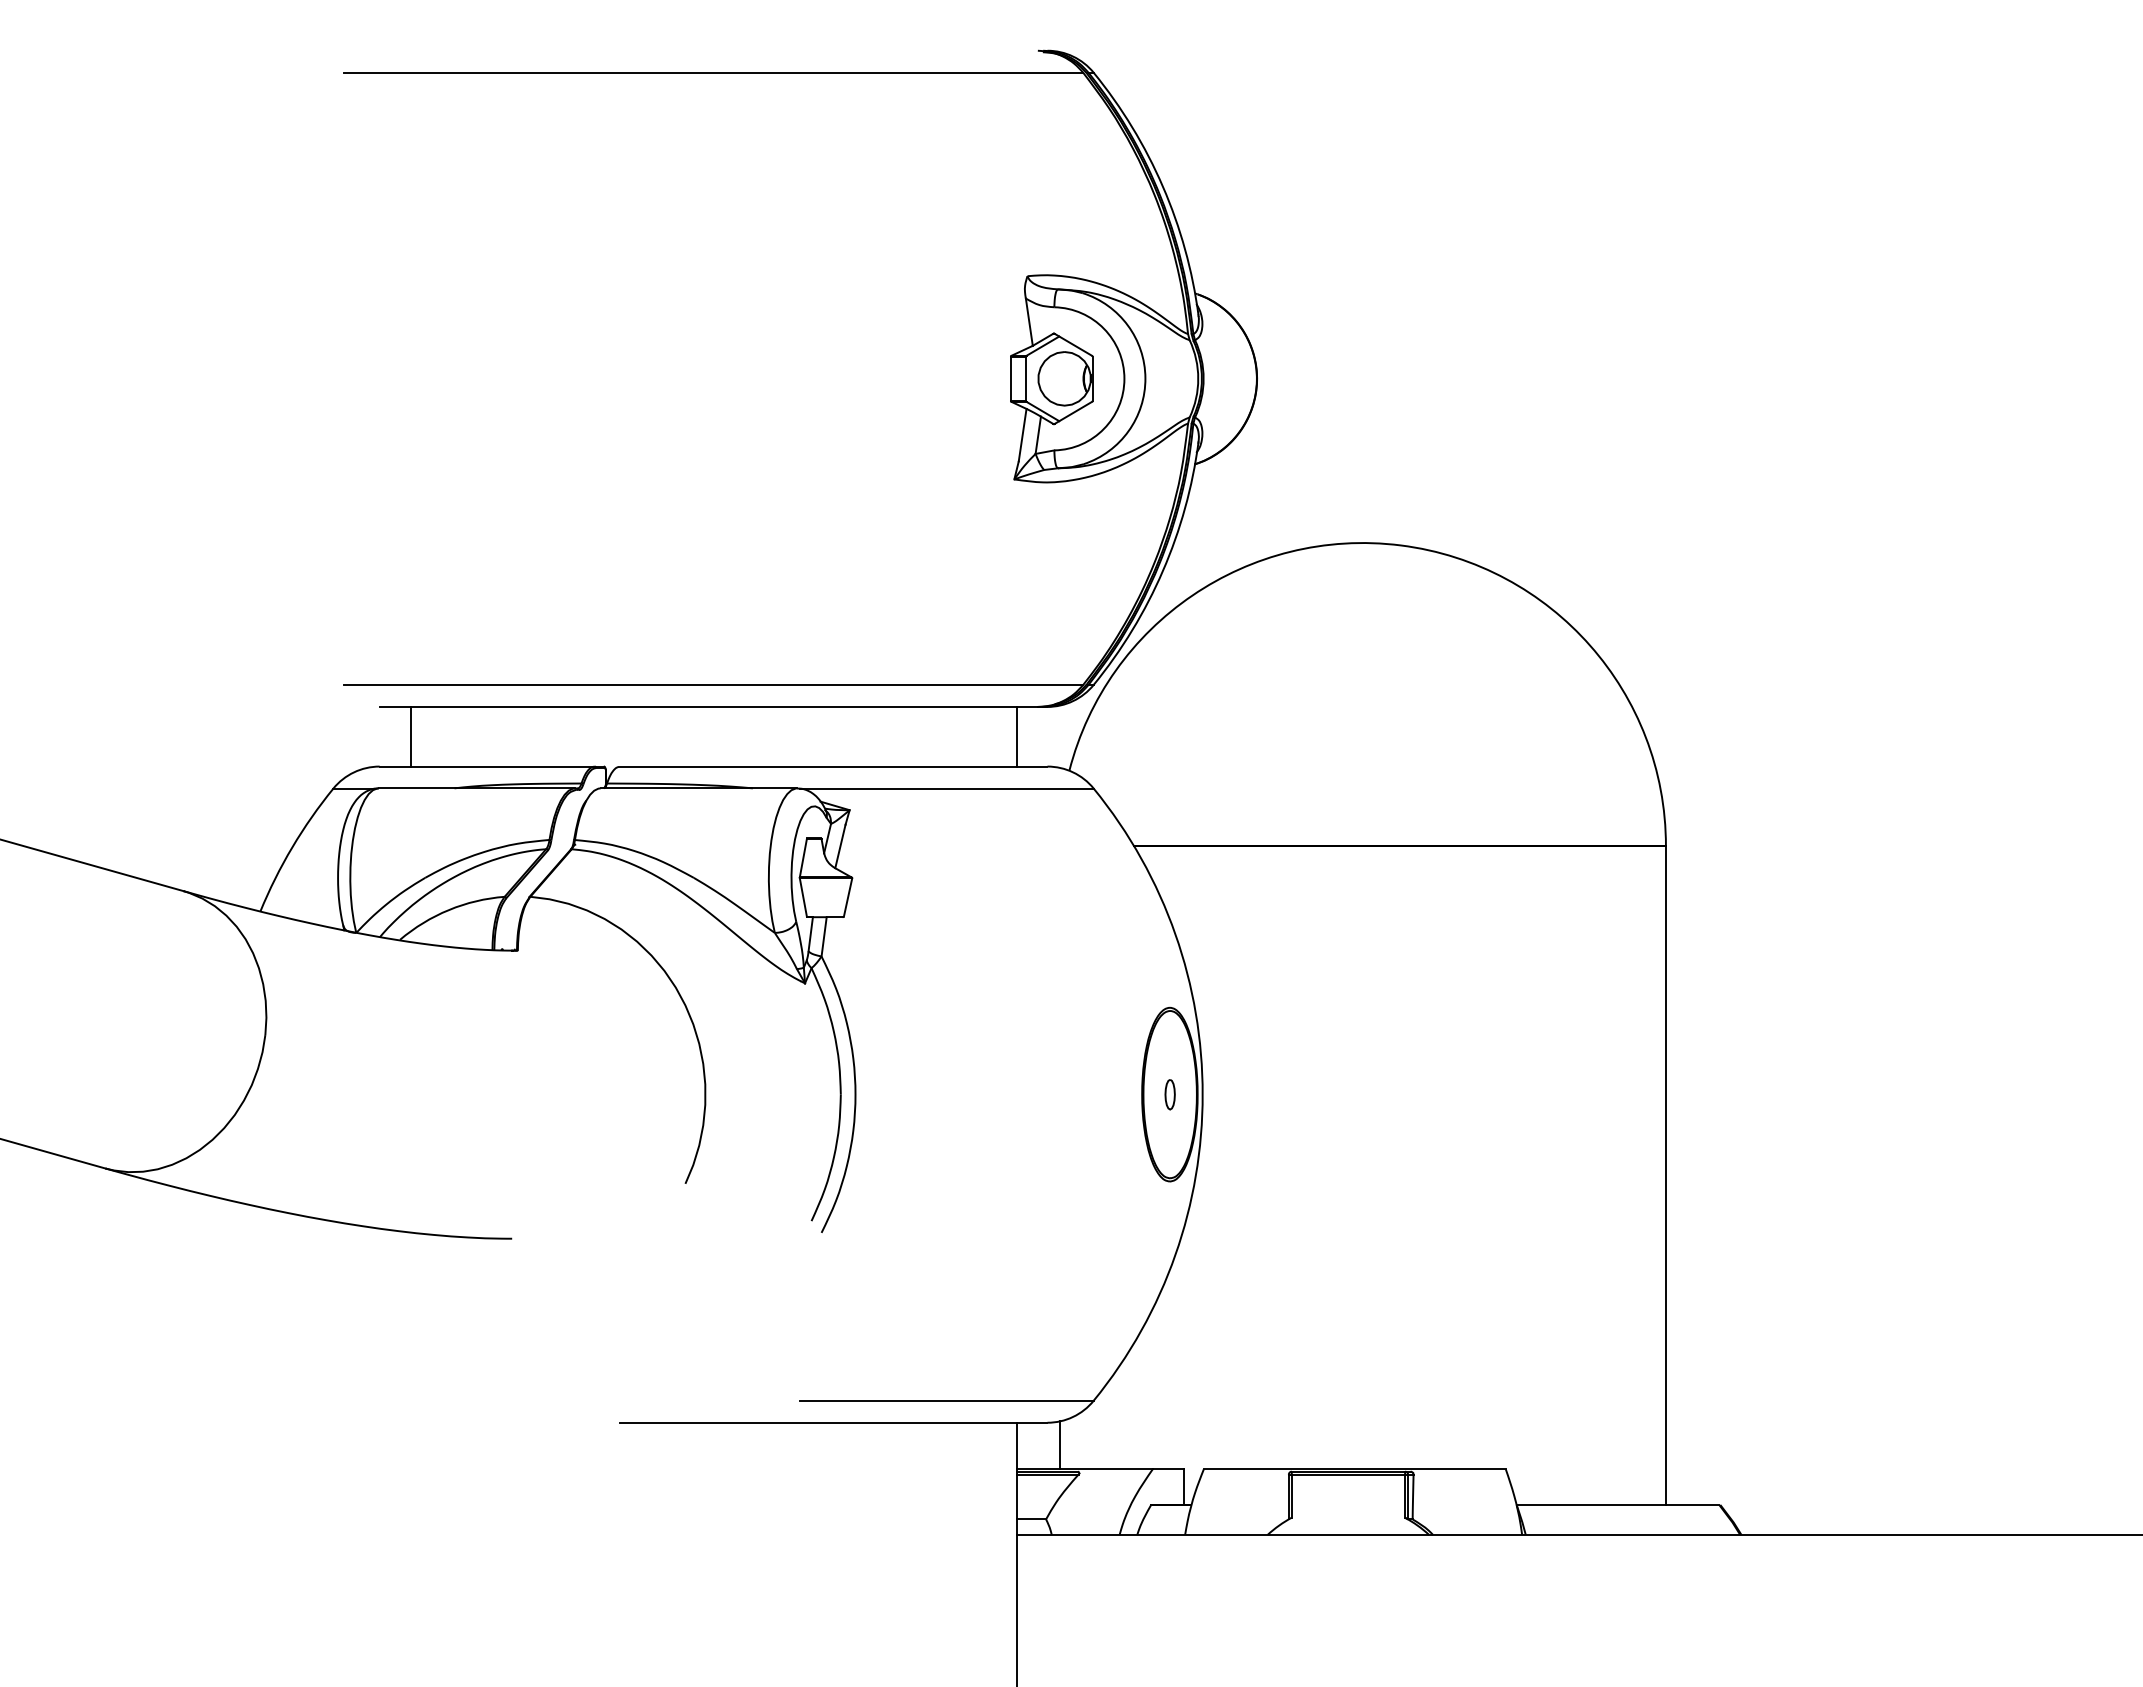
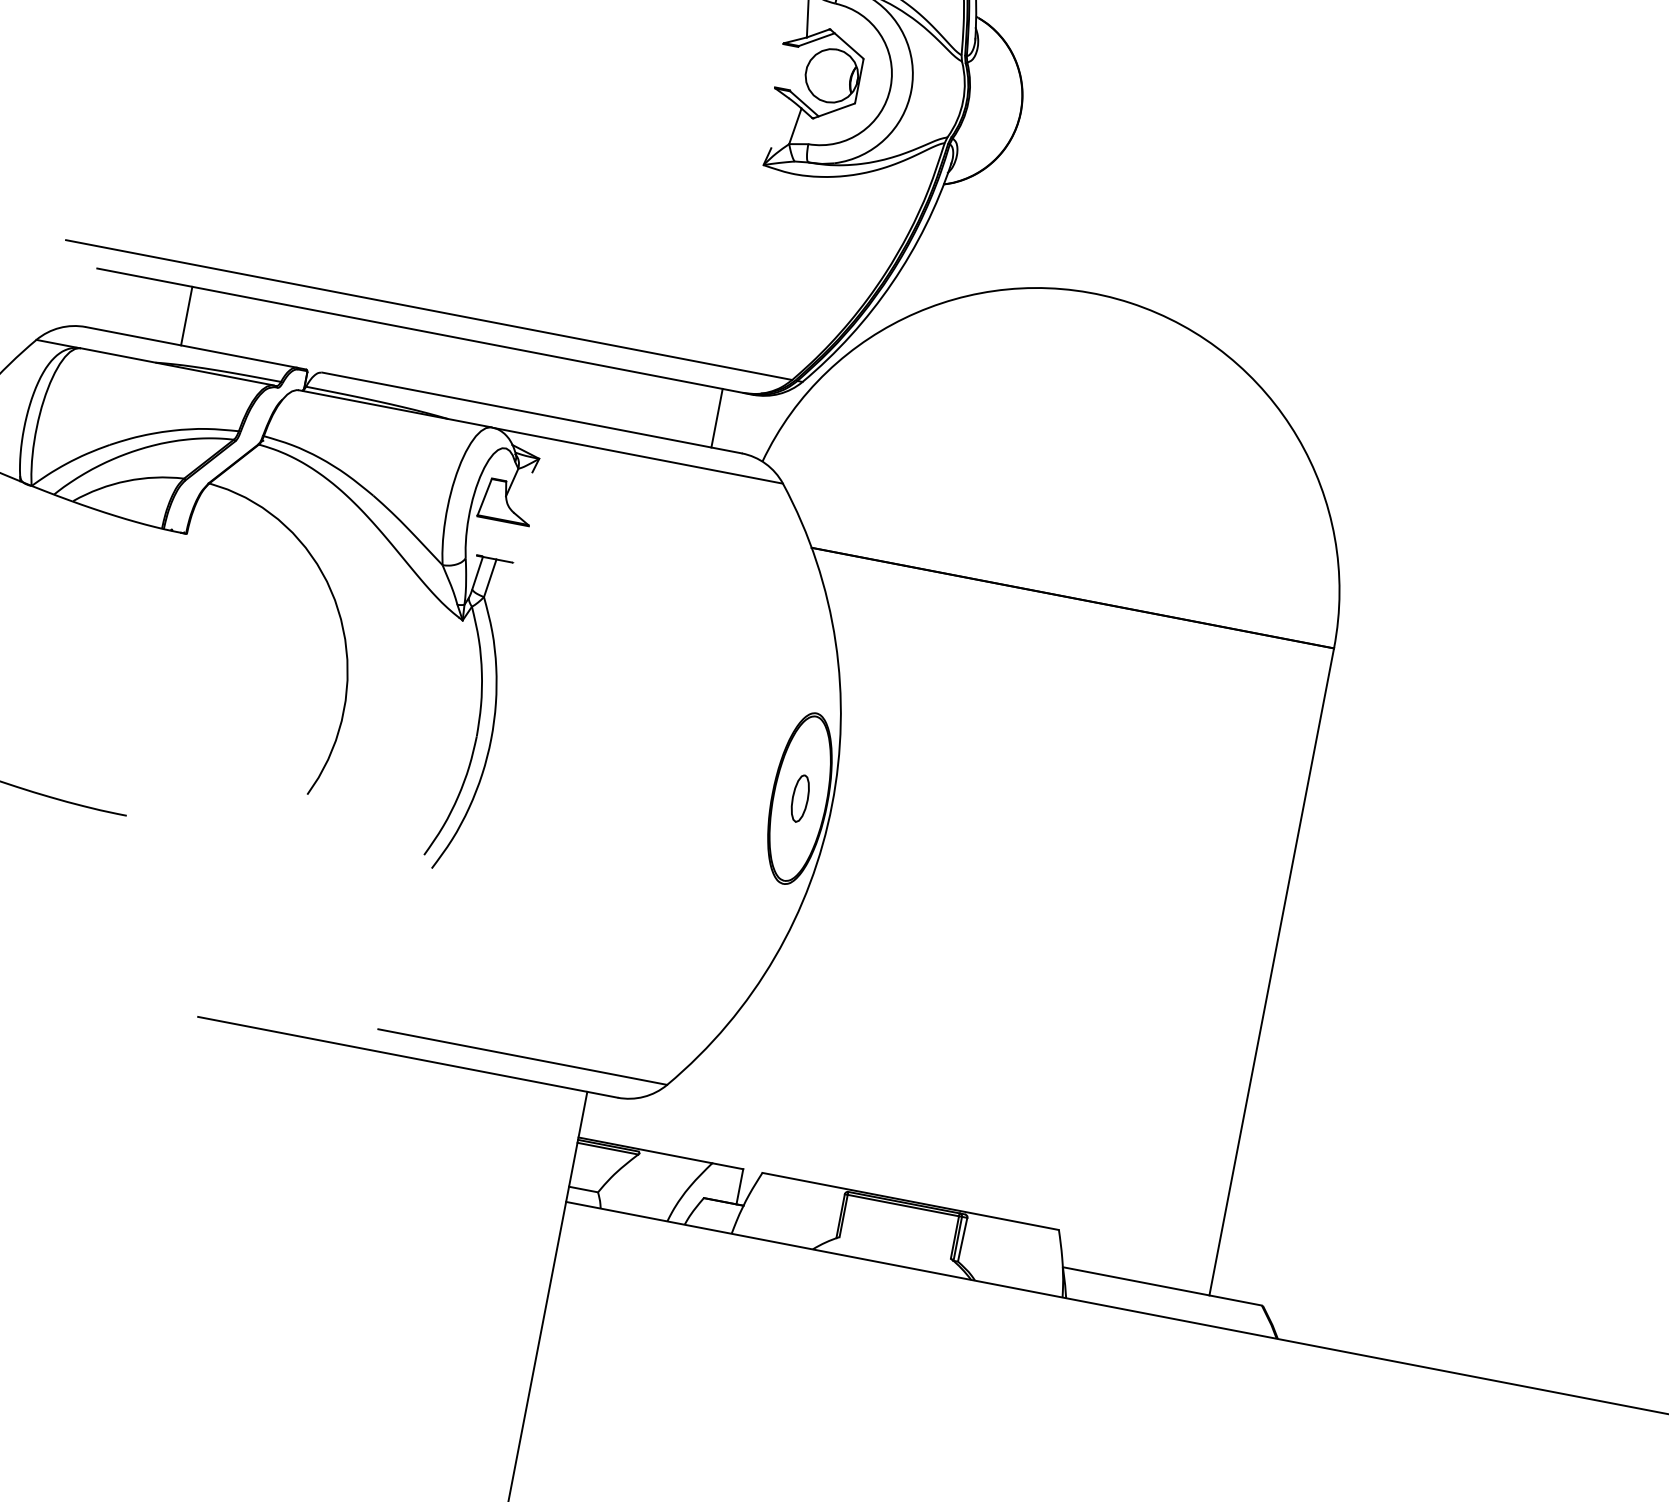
line: (1010, 378) -> (778, 65), removed
line: (1026, 378) -> (794, 68), removed
line: (1022, 434) -> (780, 122), removed
line: (410, 736) -> (186, 315), moved
line: (840, 846) -> (523, 492), removed
line: (802, 897) -> (476, 535), removed
line: (847, 897) -> (520, 544), removed
part: (1169, 1094) -> (799, 798), size x1.6
line: (1059, 1445) -> (625, 1122), removed

